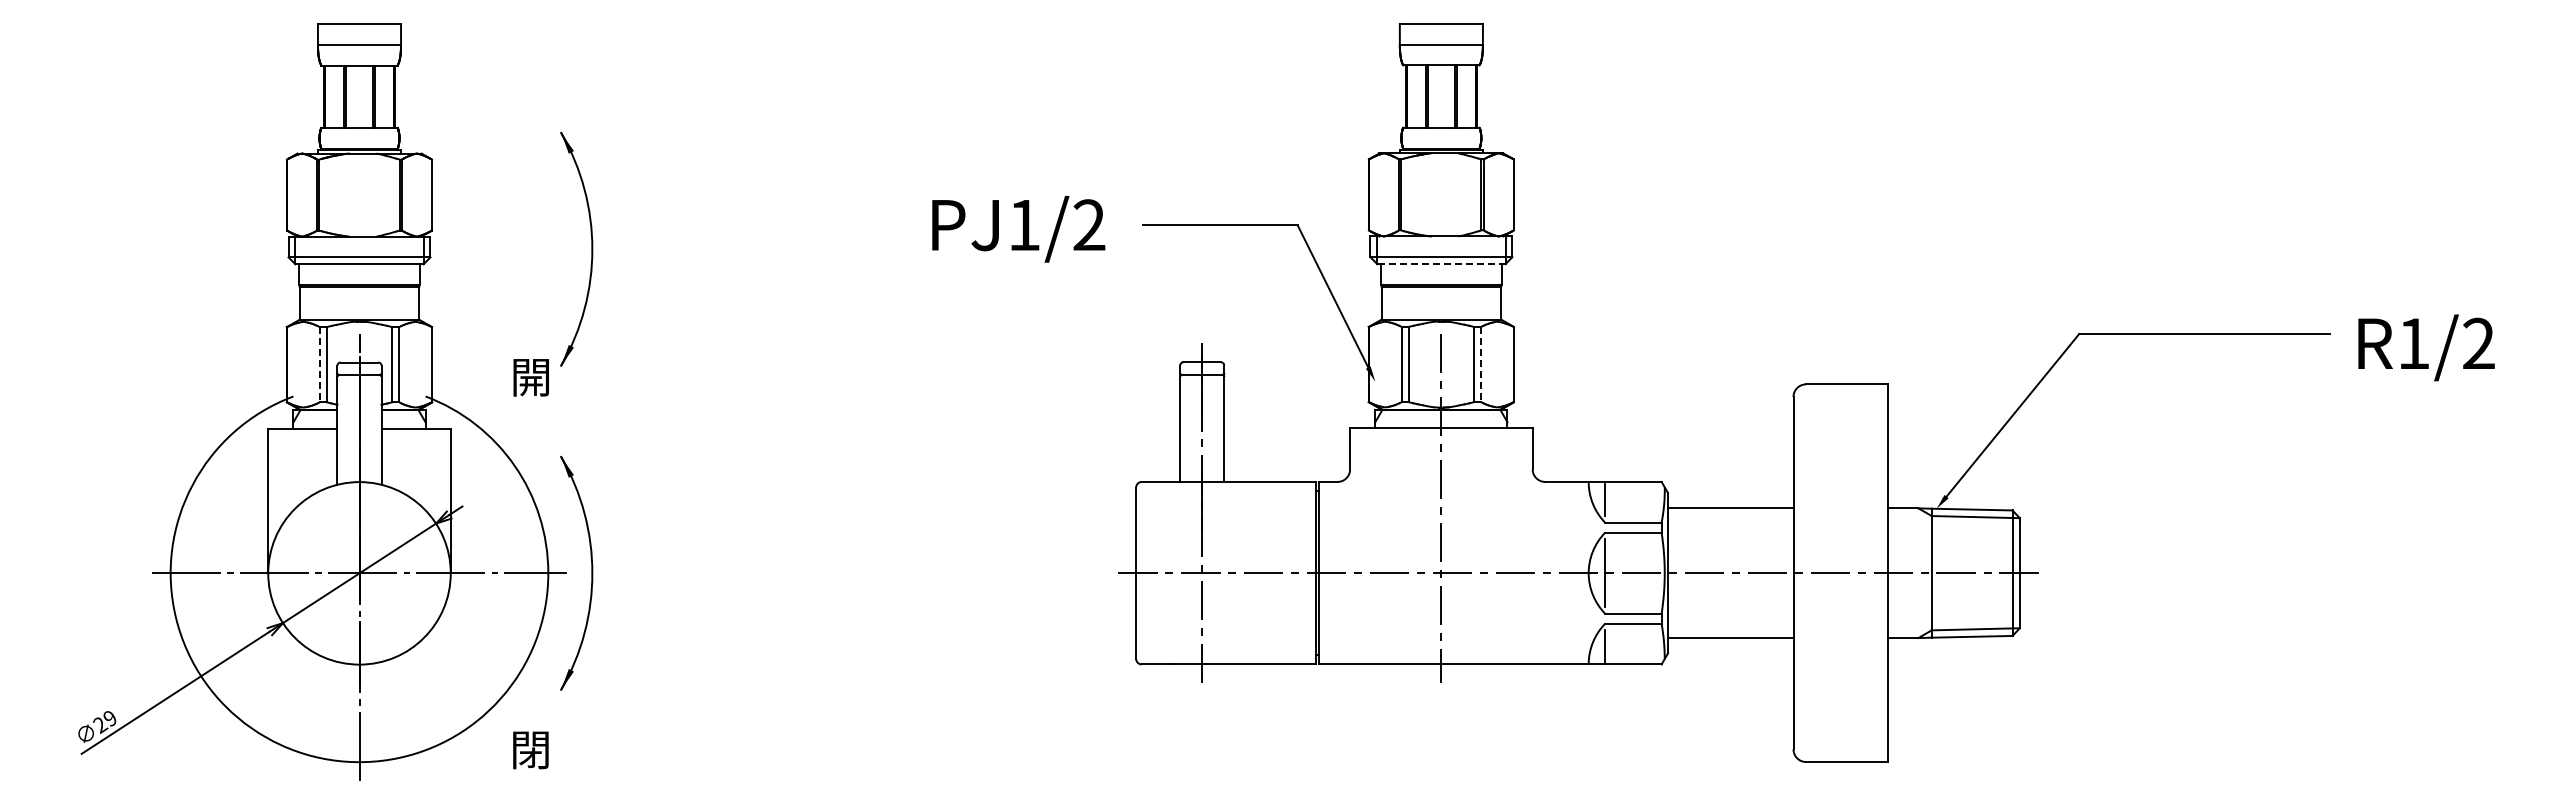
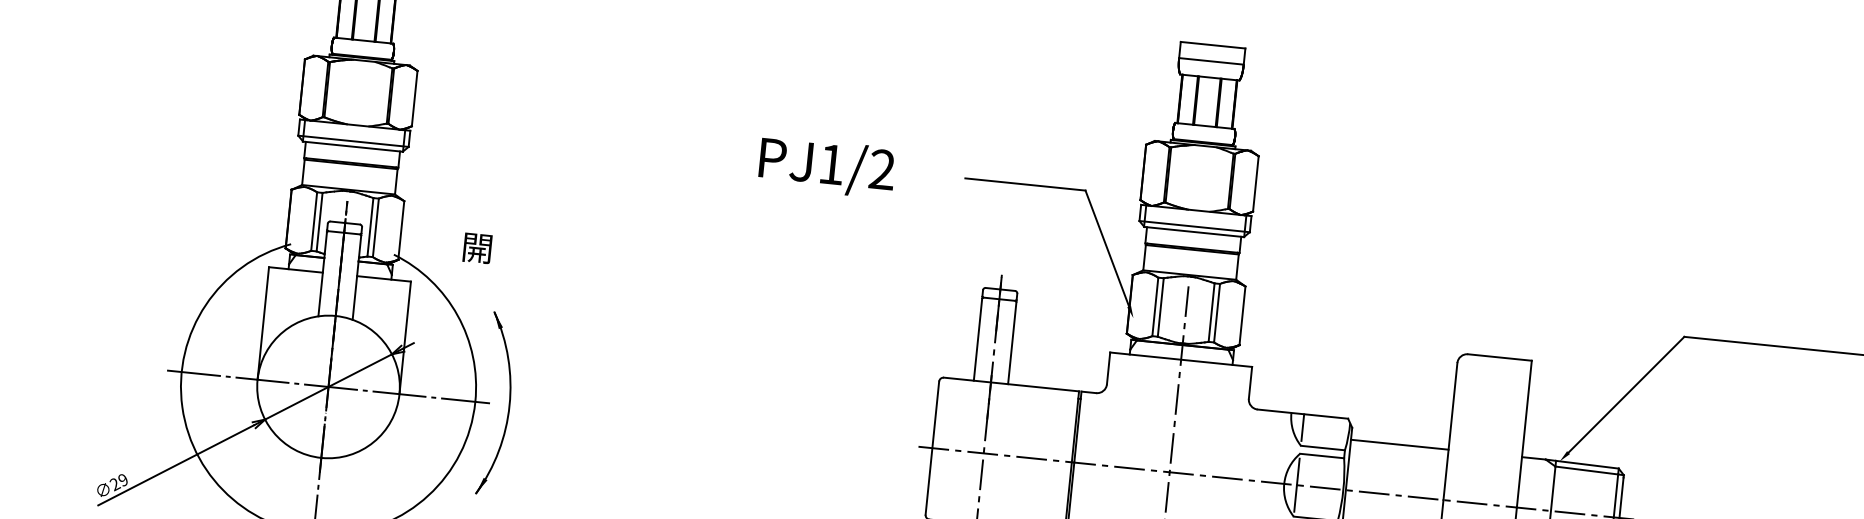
text: (1018, 229) -> (826, 167), moved
part: (591, 248) -> (534, 152), removed
line: (1440, 264) -> (1193, 232), dashed -> solid
line: (319, 364) -> (313, 221), dashed -> solid
line: (1481, 364) -> (1217, 313), dashed -> solid

